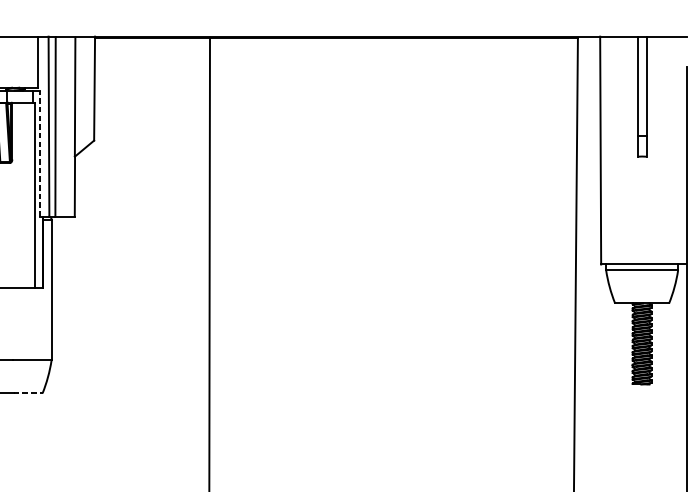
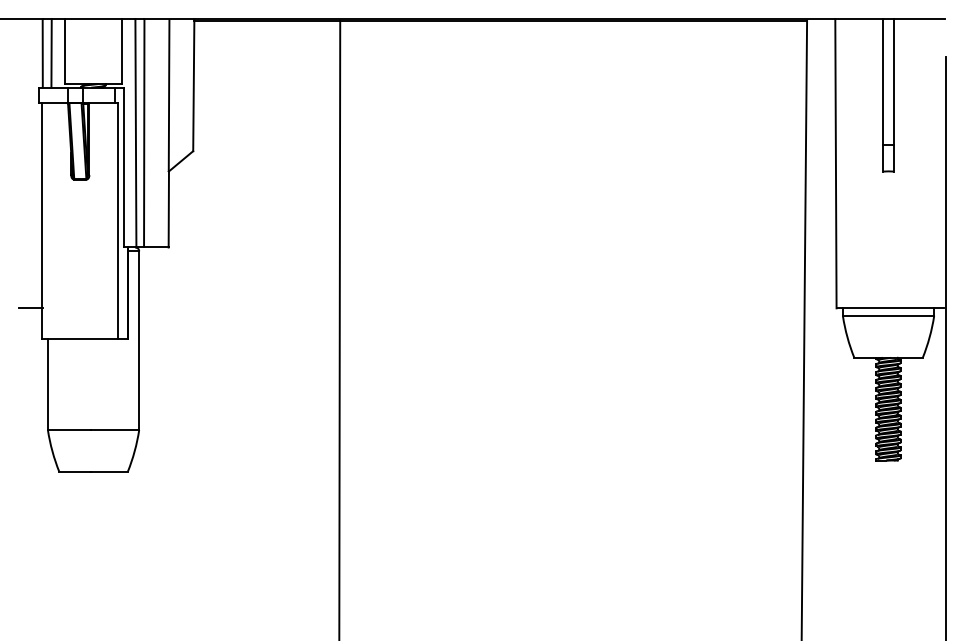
line: (39, 153) -> (124, 167), dashed -> solid
line: (28, 393) -> (110, 471), dashed -> solid

